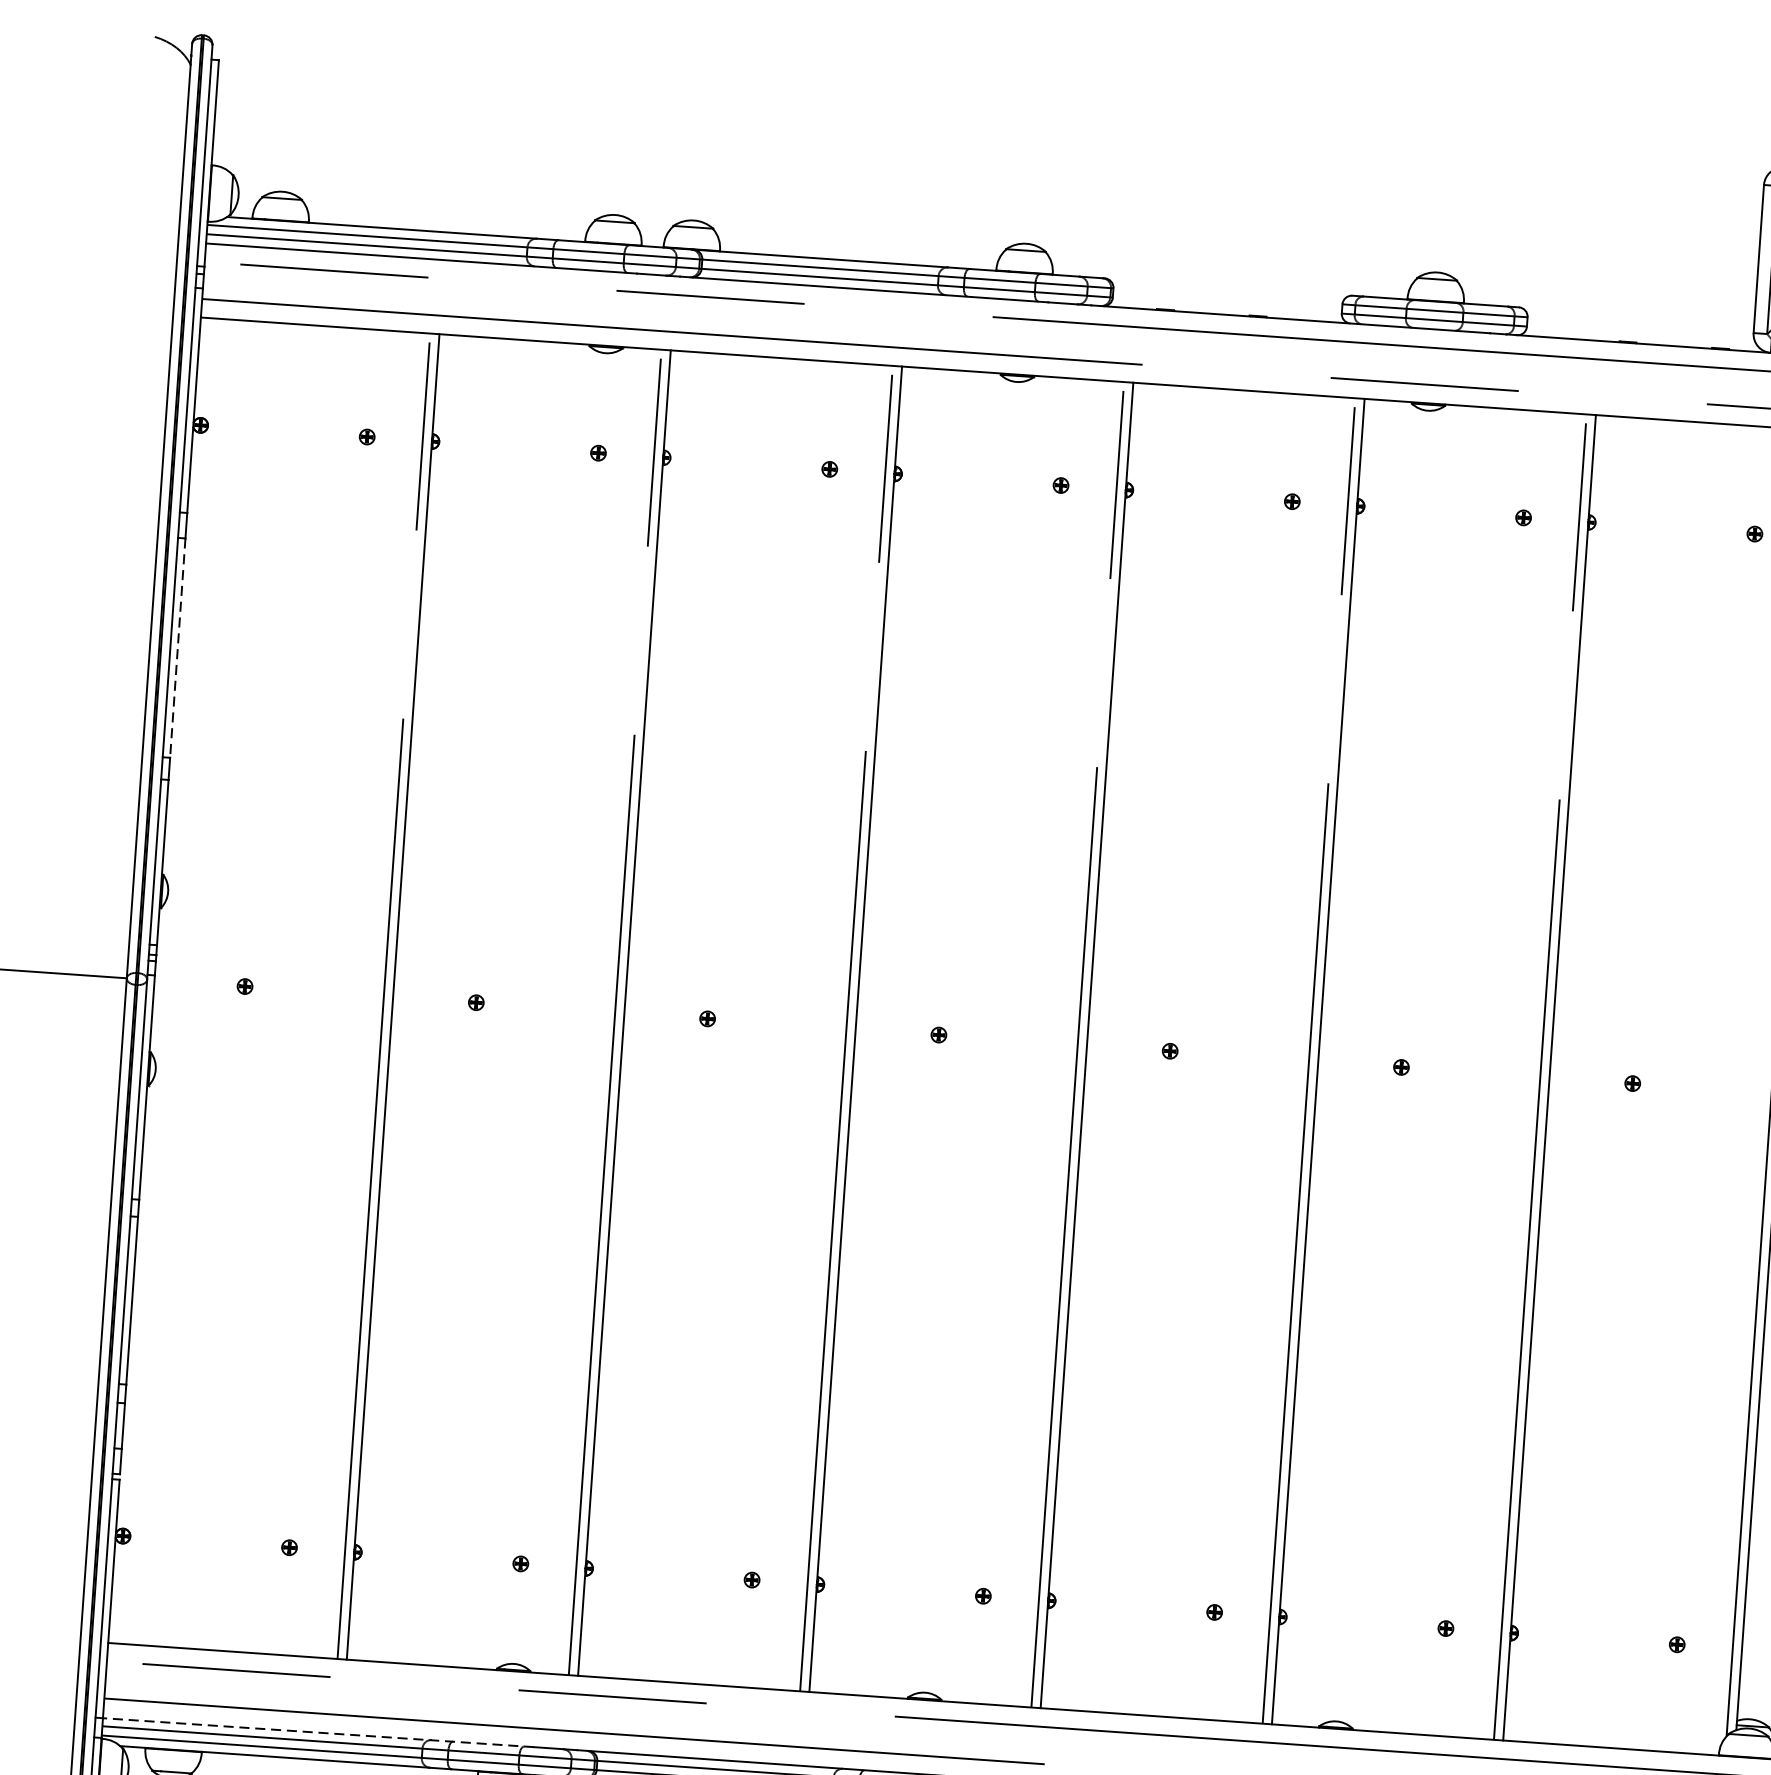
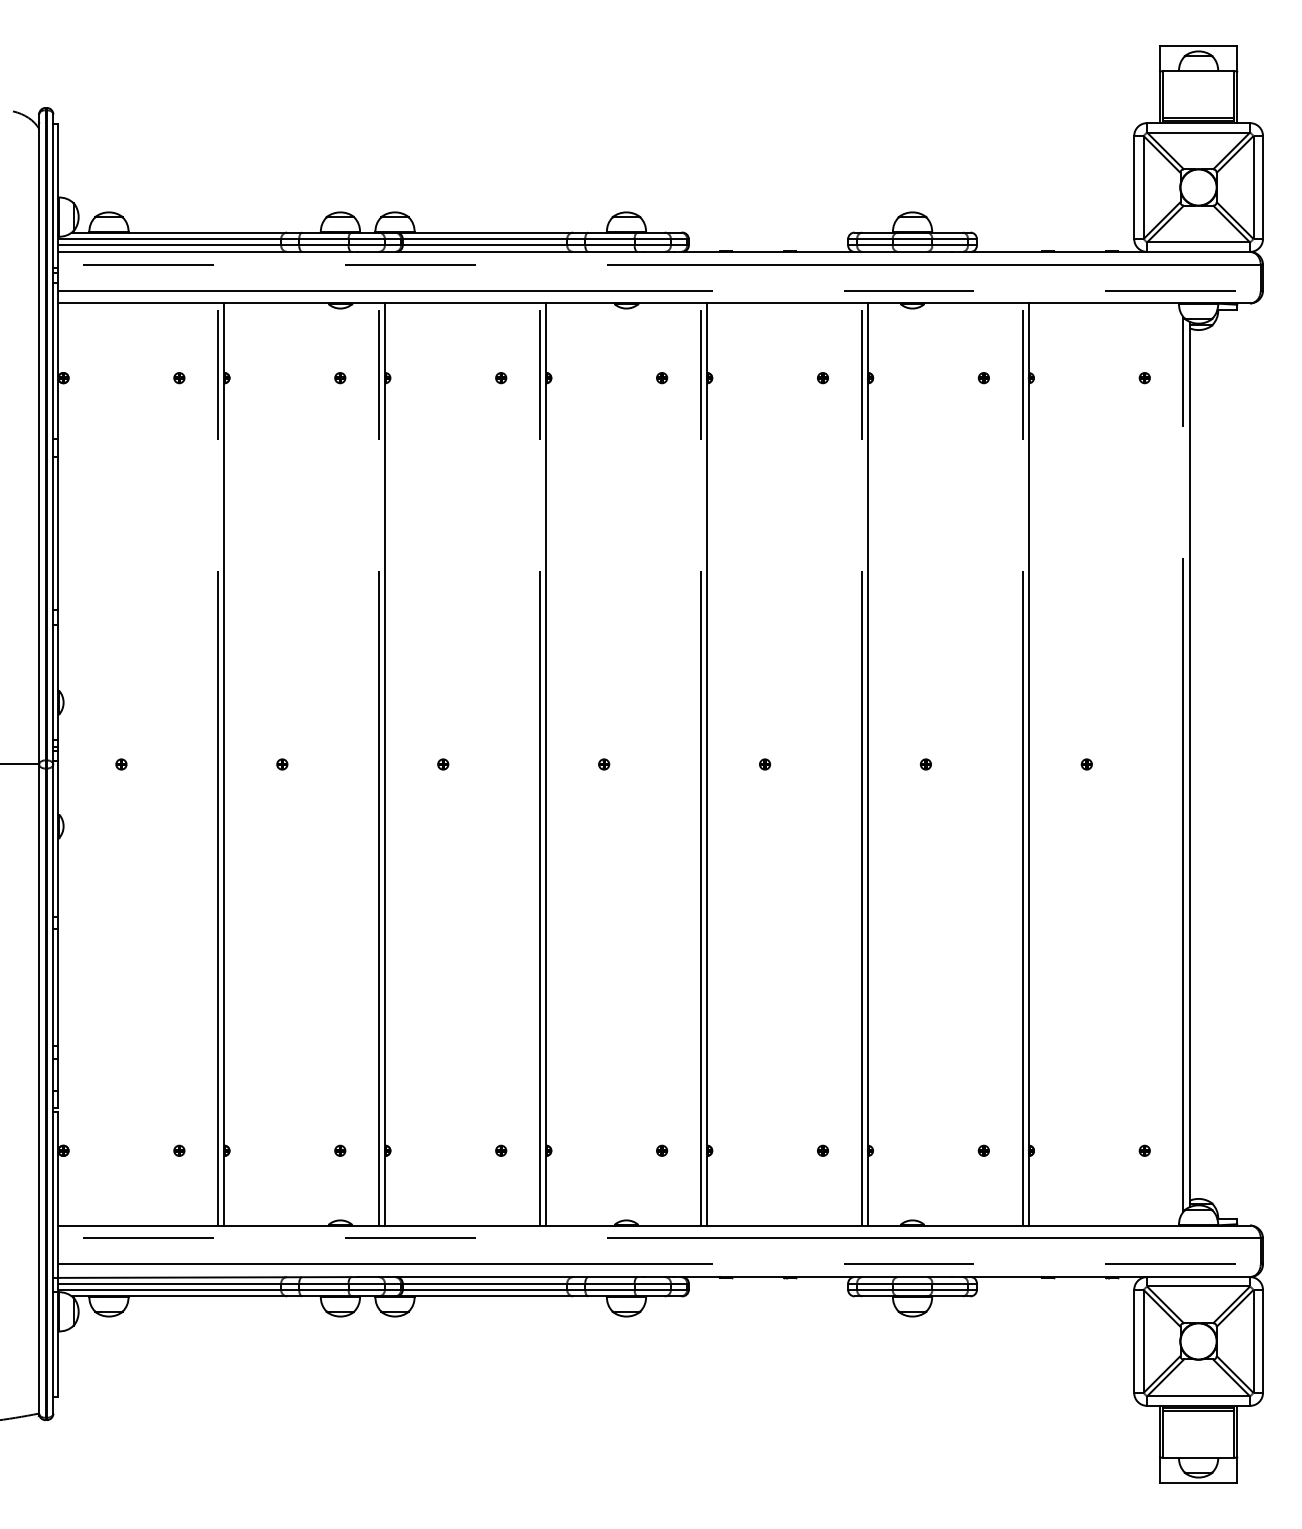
line: (177, 648) -> (58, 533), dashed -> solid
line: (318, 1732) -> (208, 1277), dashed -> solid

